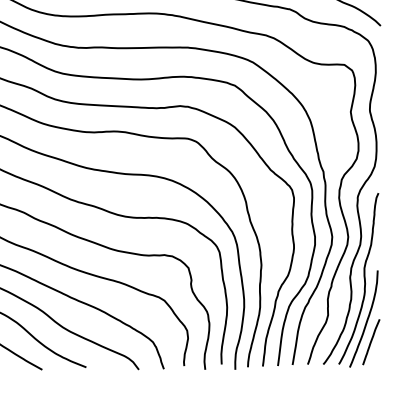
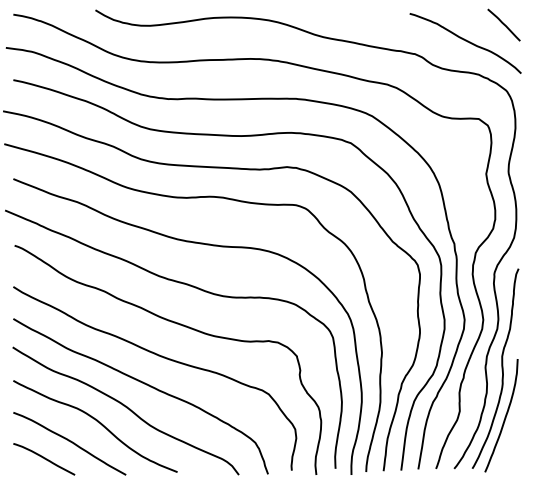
line: (370, 341) -> (509, 442), removed

